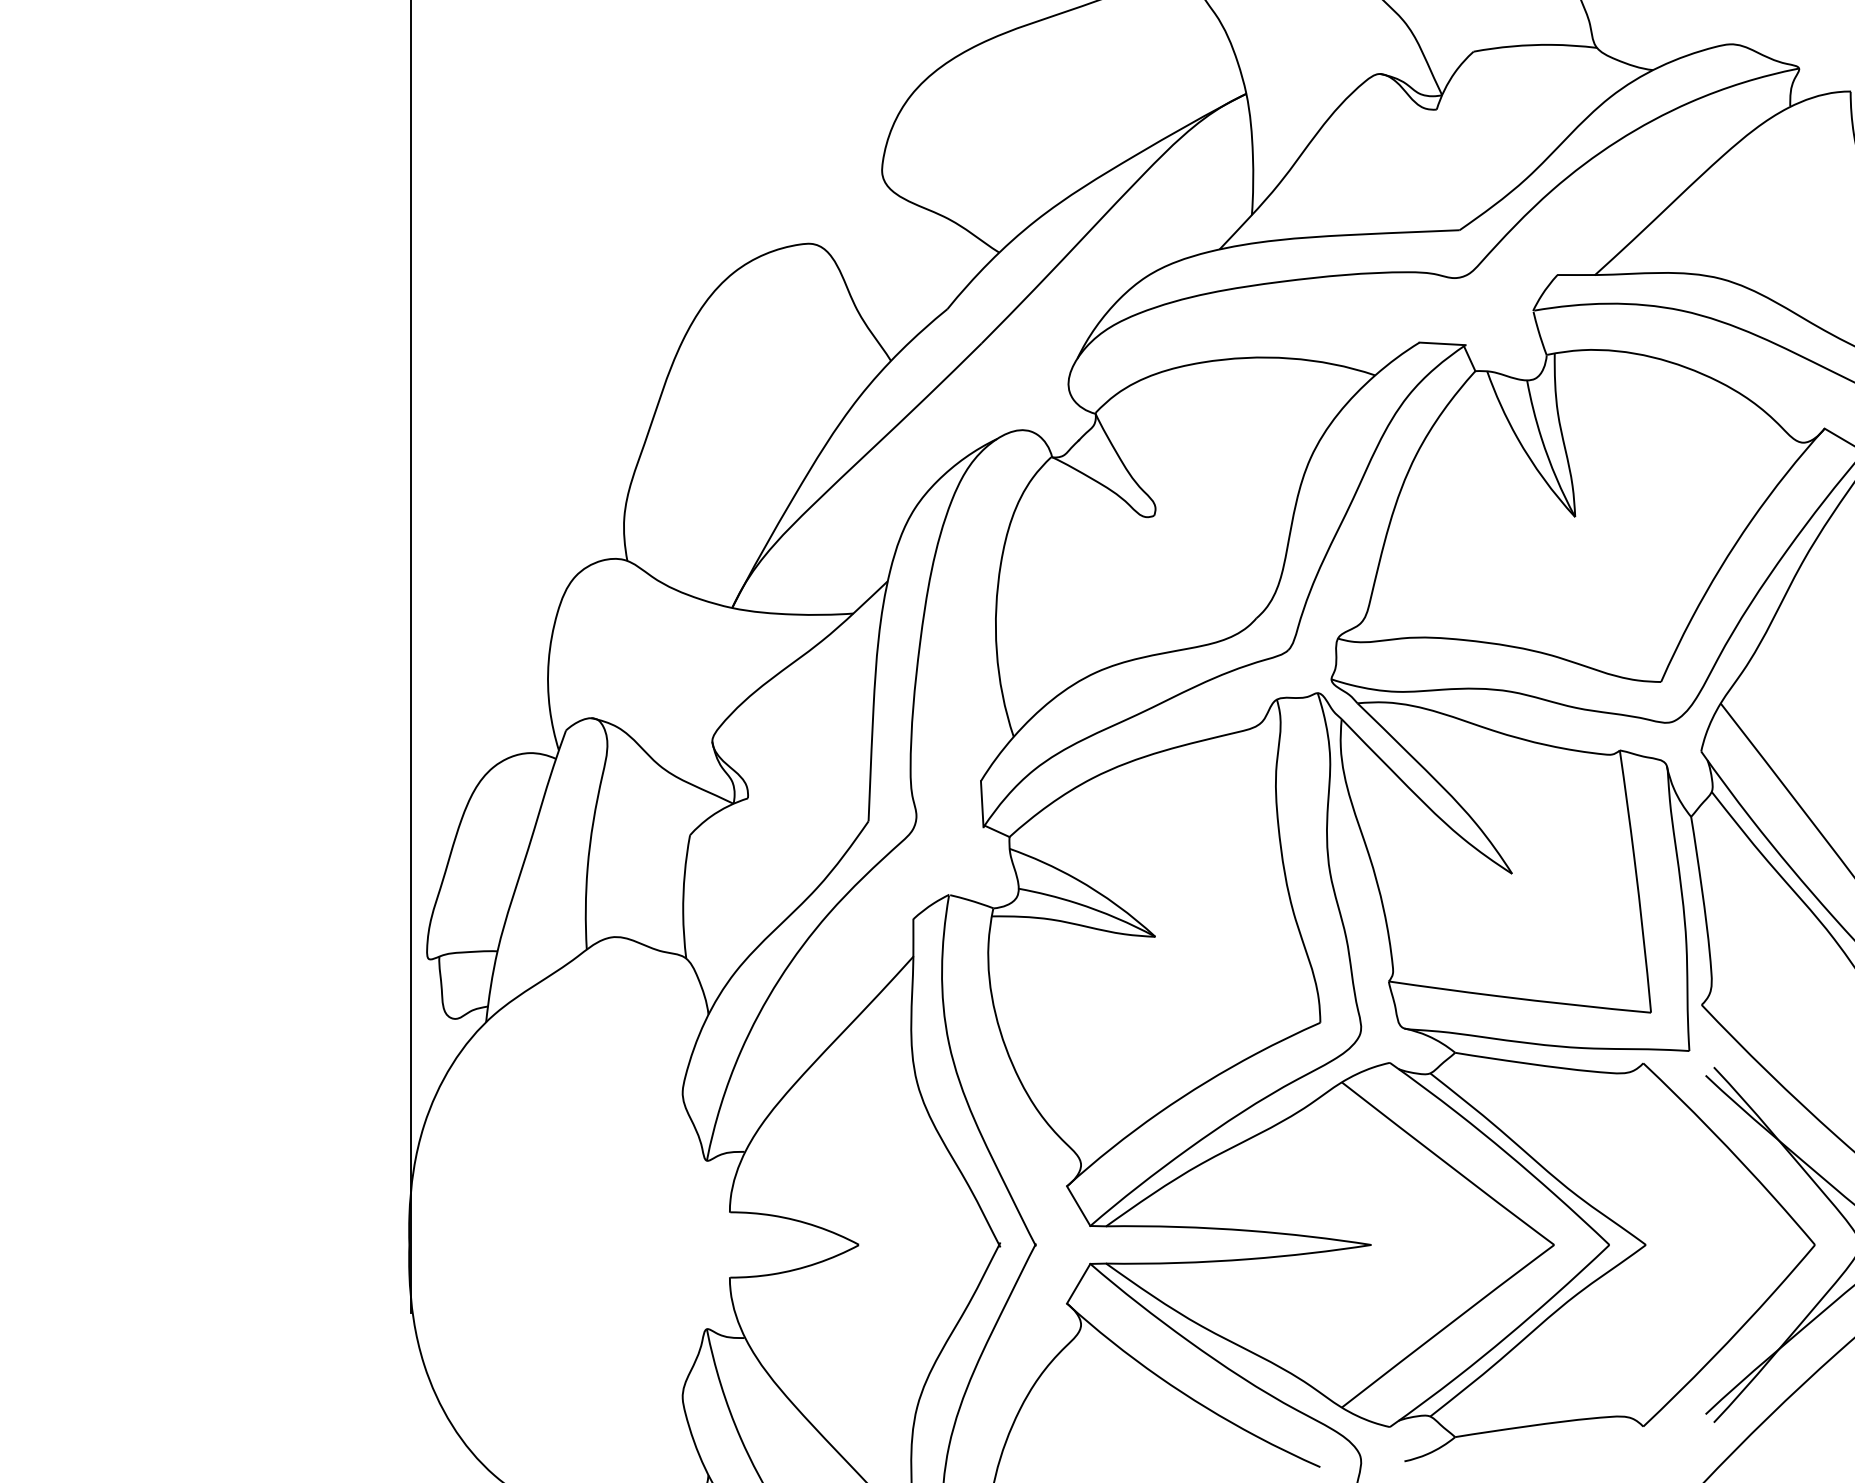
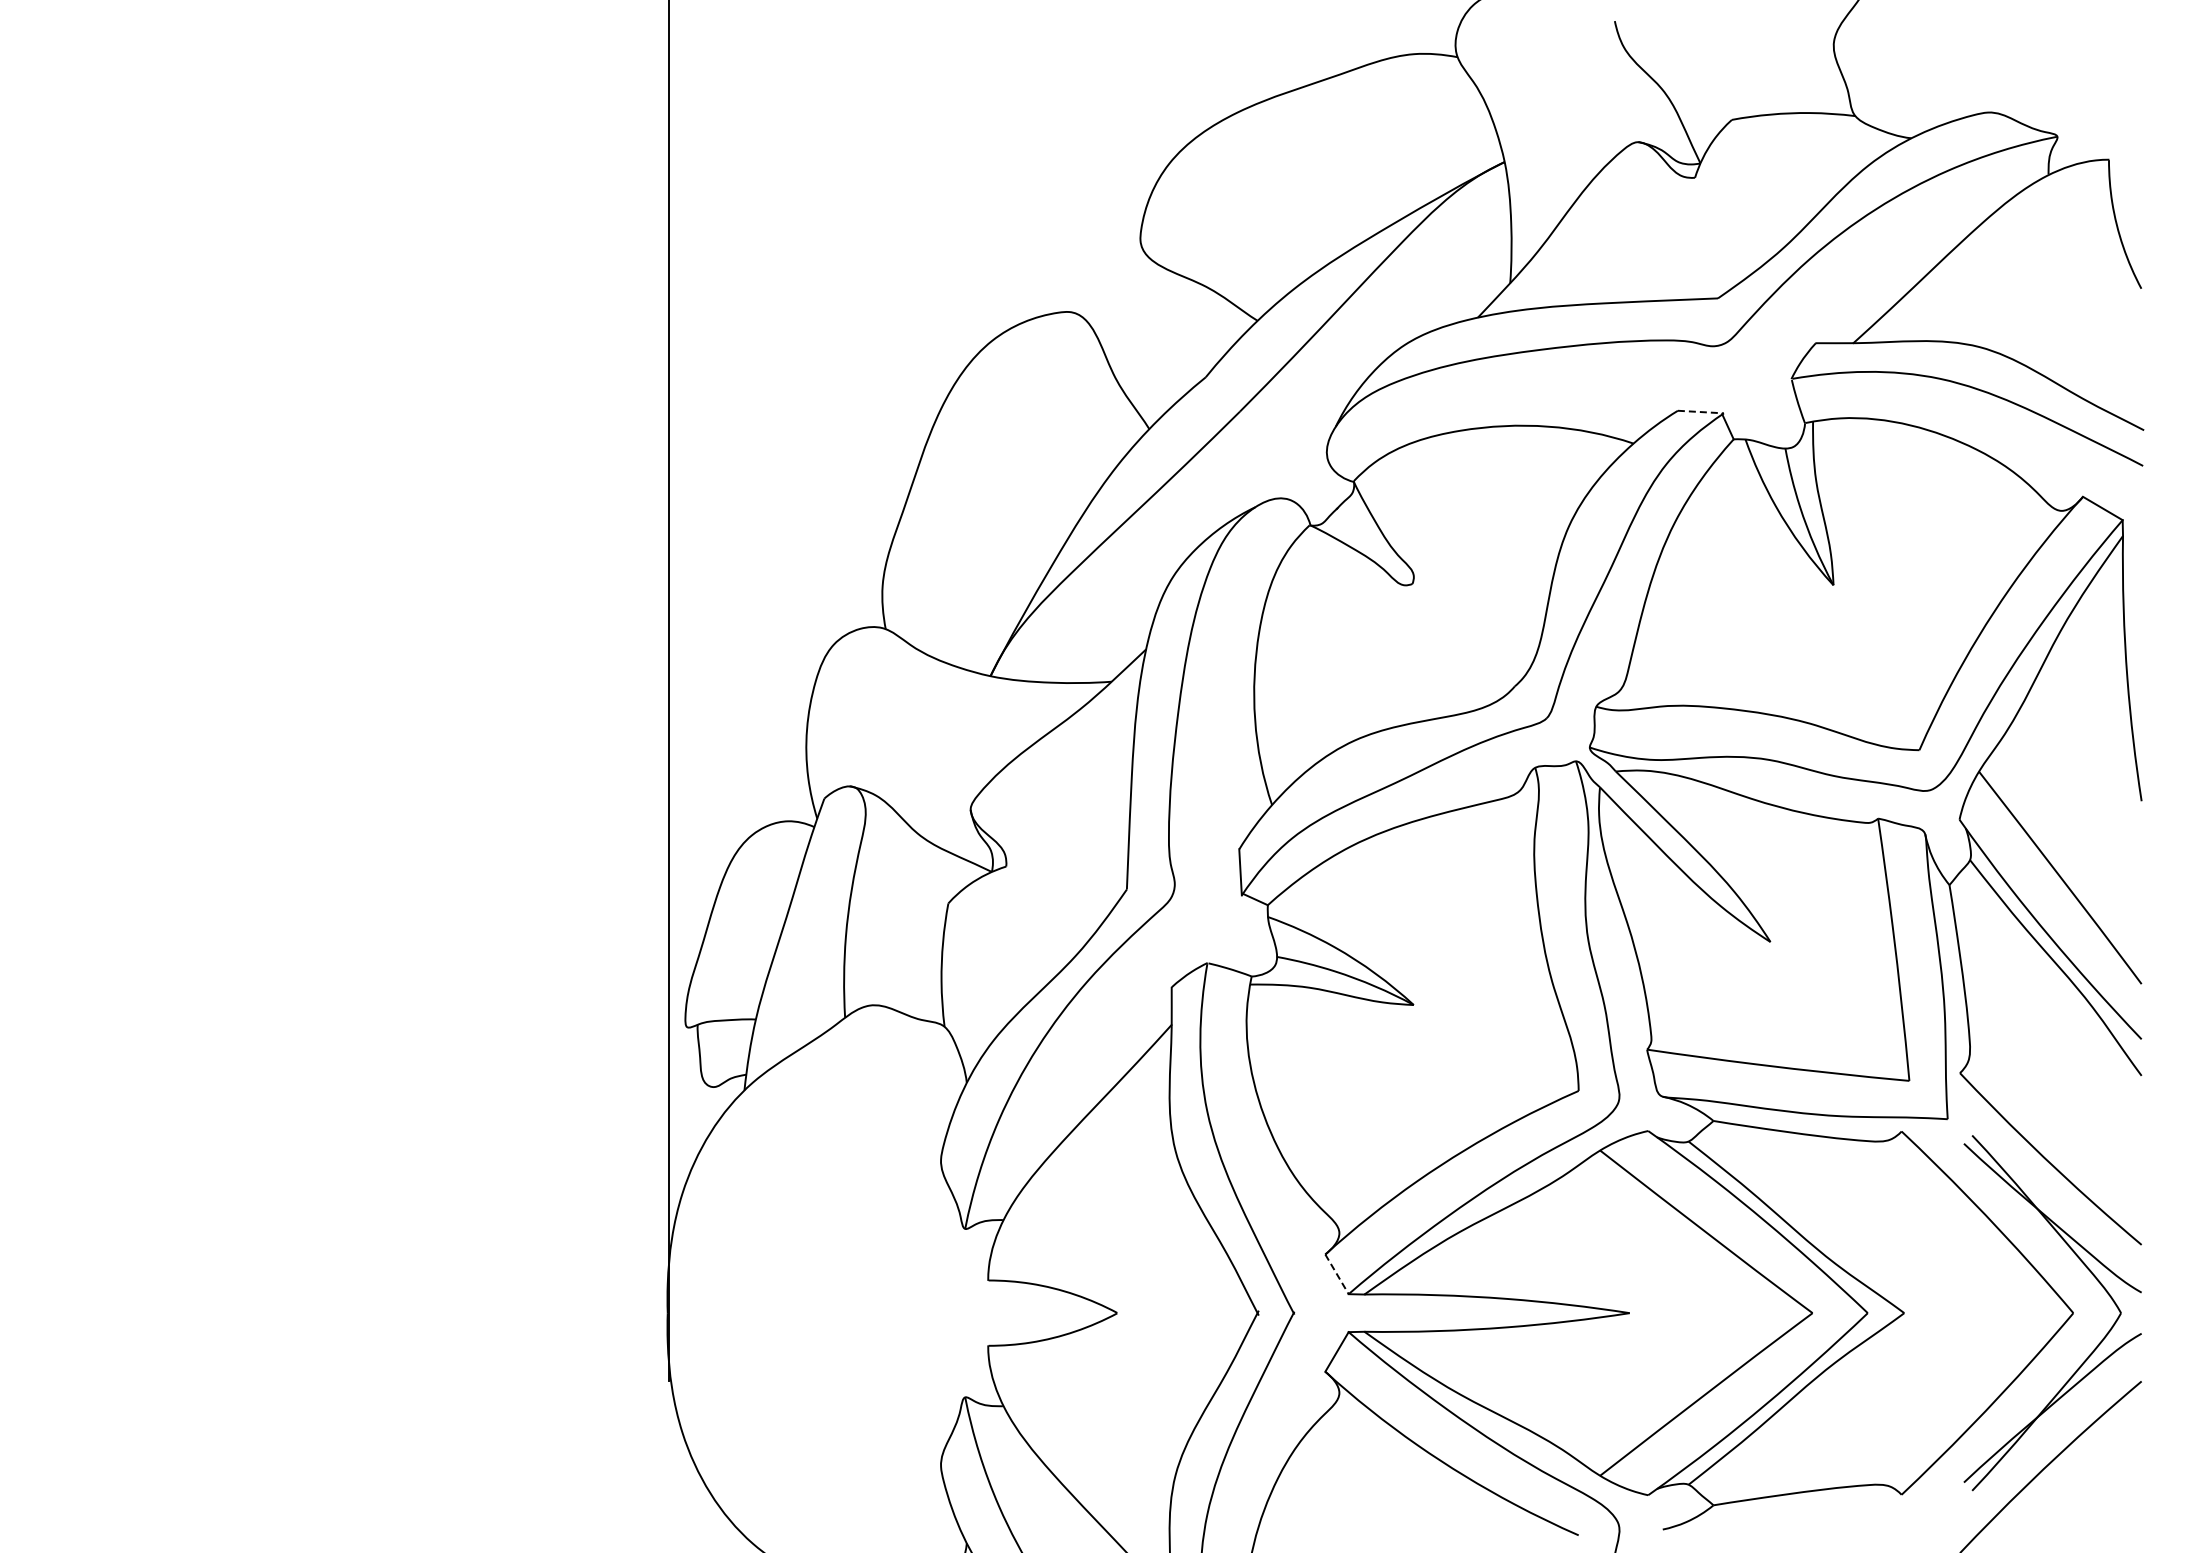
line: (1443, 344) -> (1701, 412), solid -> dashed
line: (1079, 1206) -> (1337, 1274), solid -> dashed

